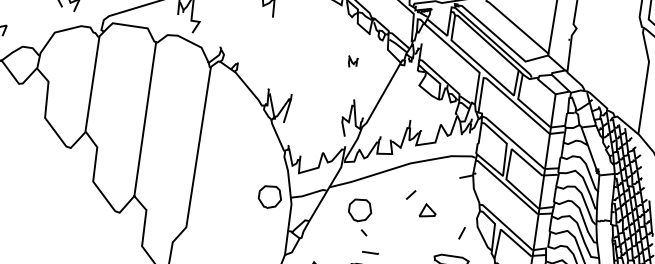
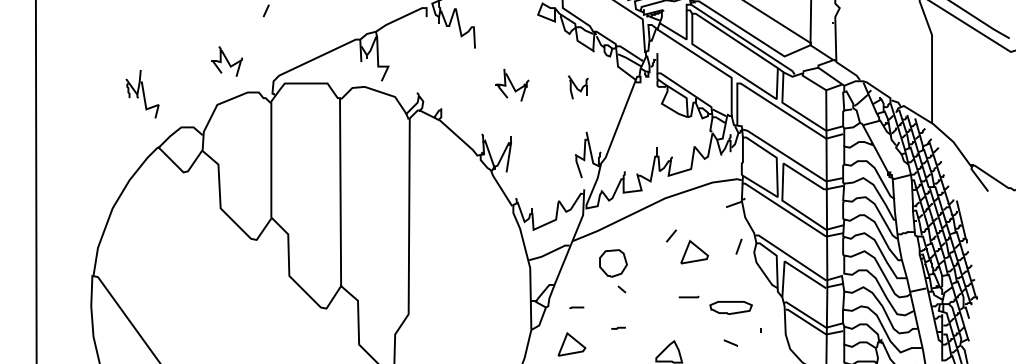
part: (299, 51) -> (512, 84), added
part: (352, 62) -> (578, 87), size x1.67
part: (270, 197) -> (503, 263), removed
part: (428, 210) -> (694, 251), size x1.43
line: (461, 233) -> (738, 246), moved
line: (324, 242) -> (576, 307), added
line: (370, 252) -> (688, 296), moved

